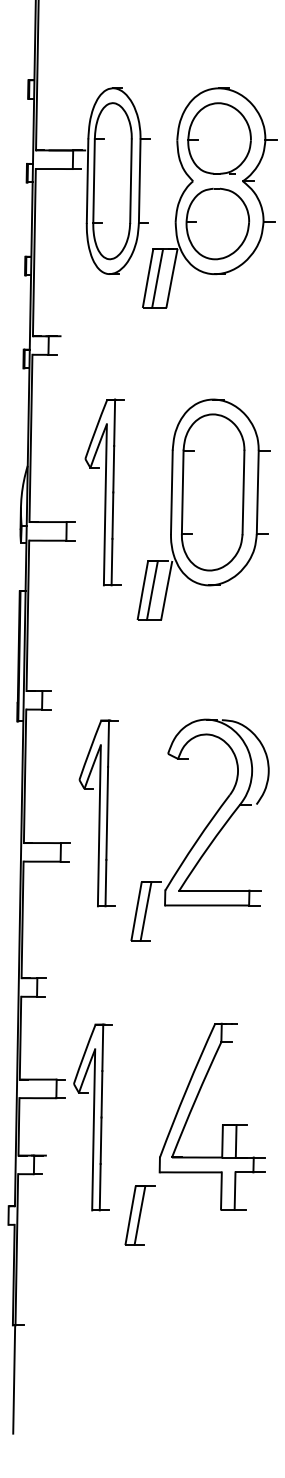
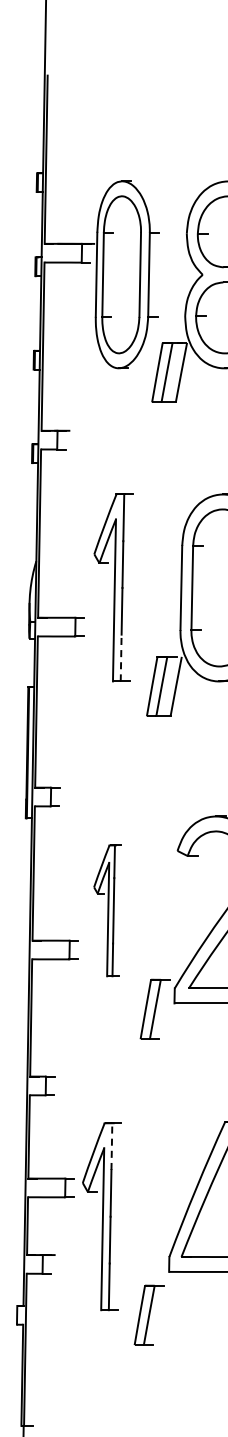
line: (112, 561) -> (121, 657), solid -> dashed
part: (98, 813) -> (107, 910), size x0.7
line: (102, 1047) -> (111, 1146), solid -> dashed

